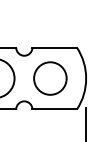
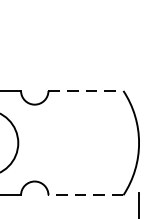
line: (55, 47) -> (87, 90), solid -> dashed
circle: (50, 78) -> (78, 142), removed
line: (54, 109) -> (85, 195), solid -> dashed

